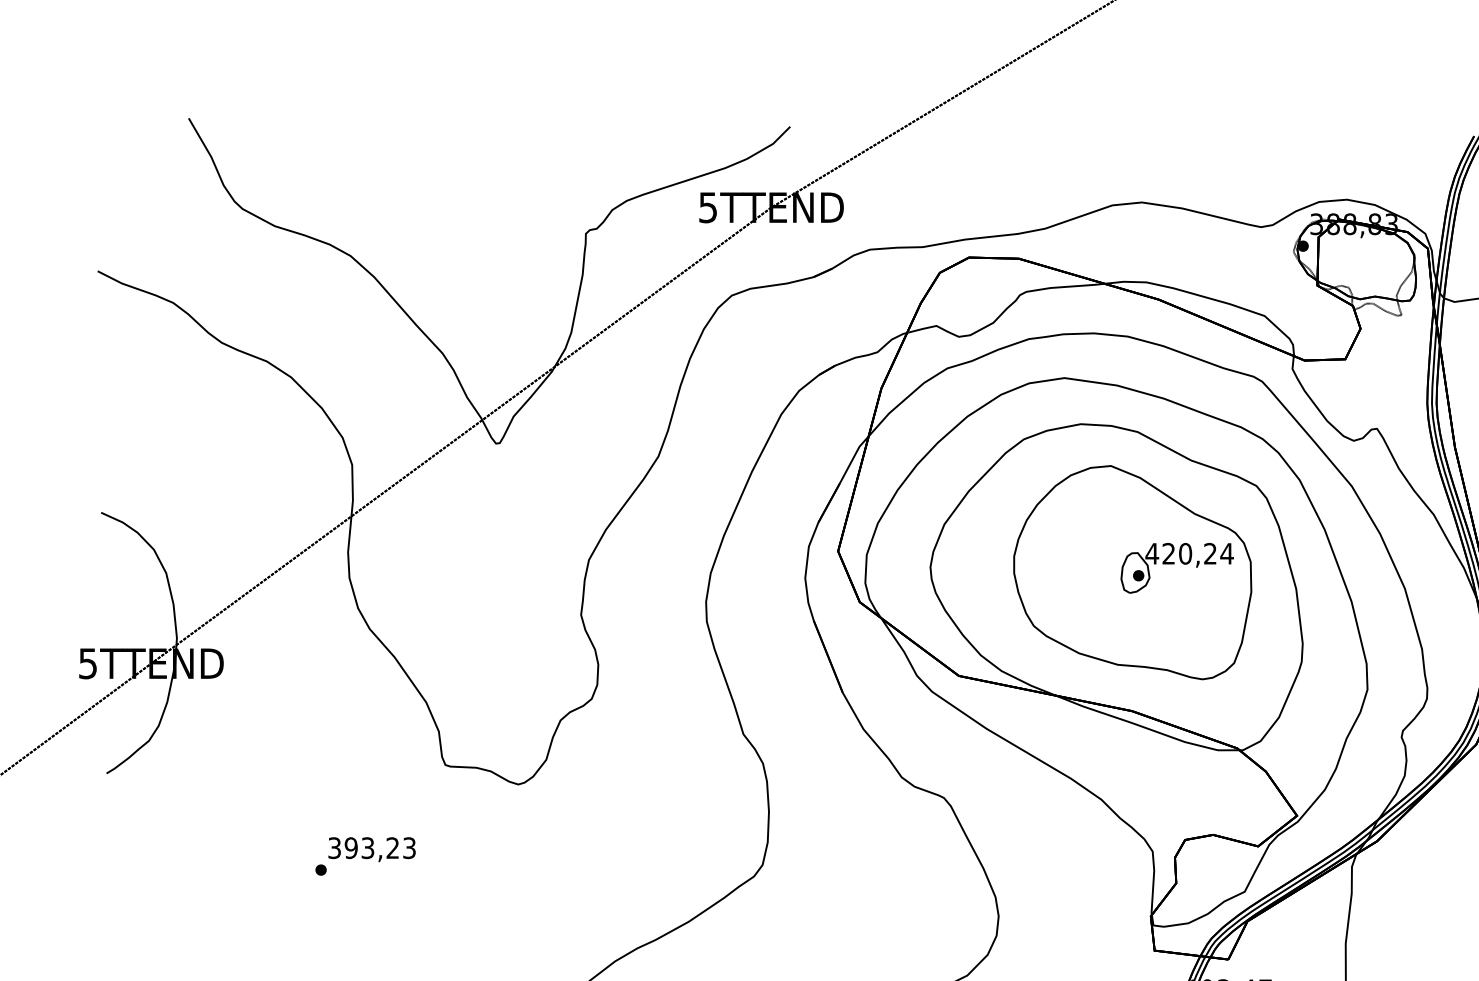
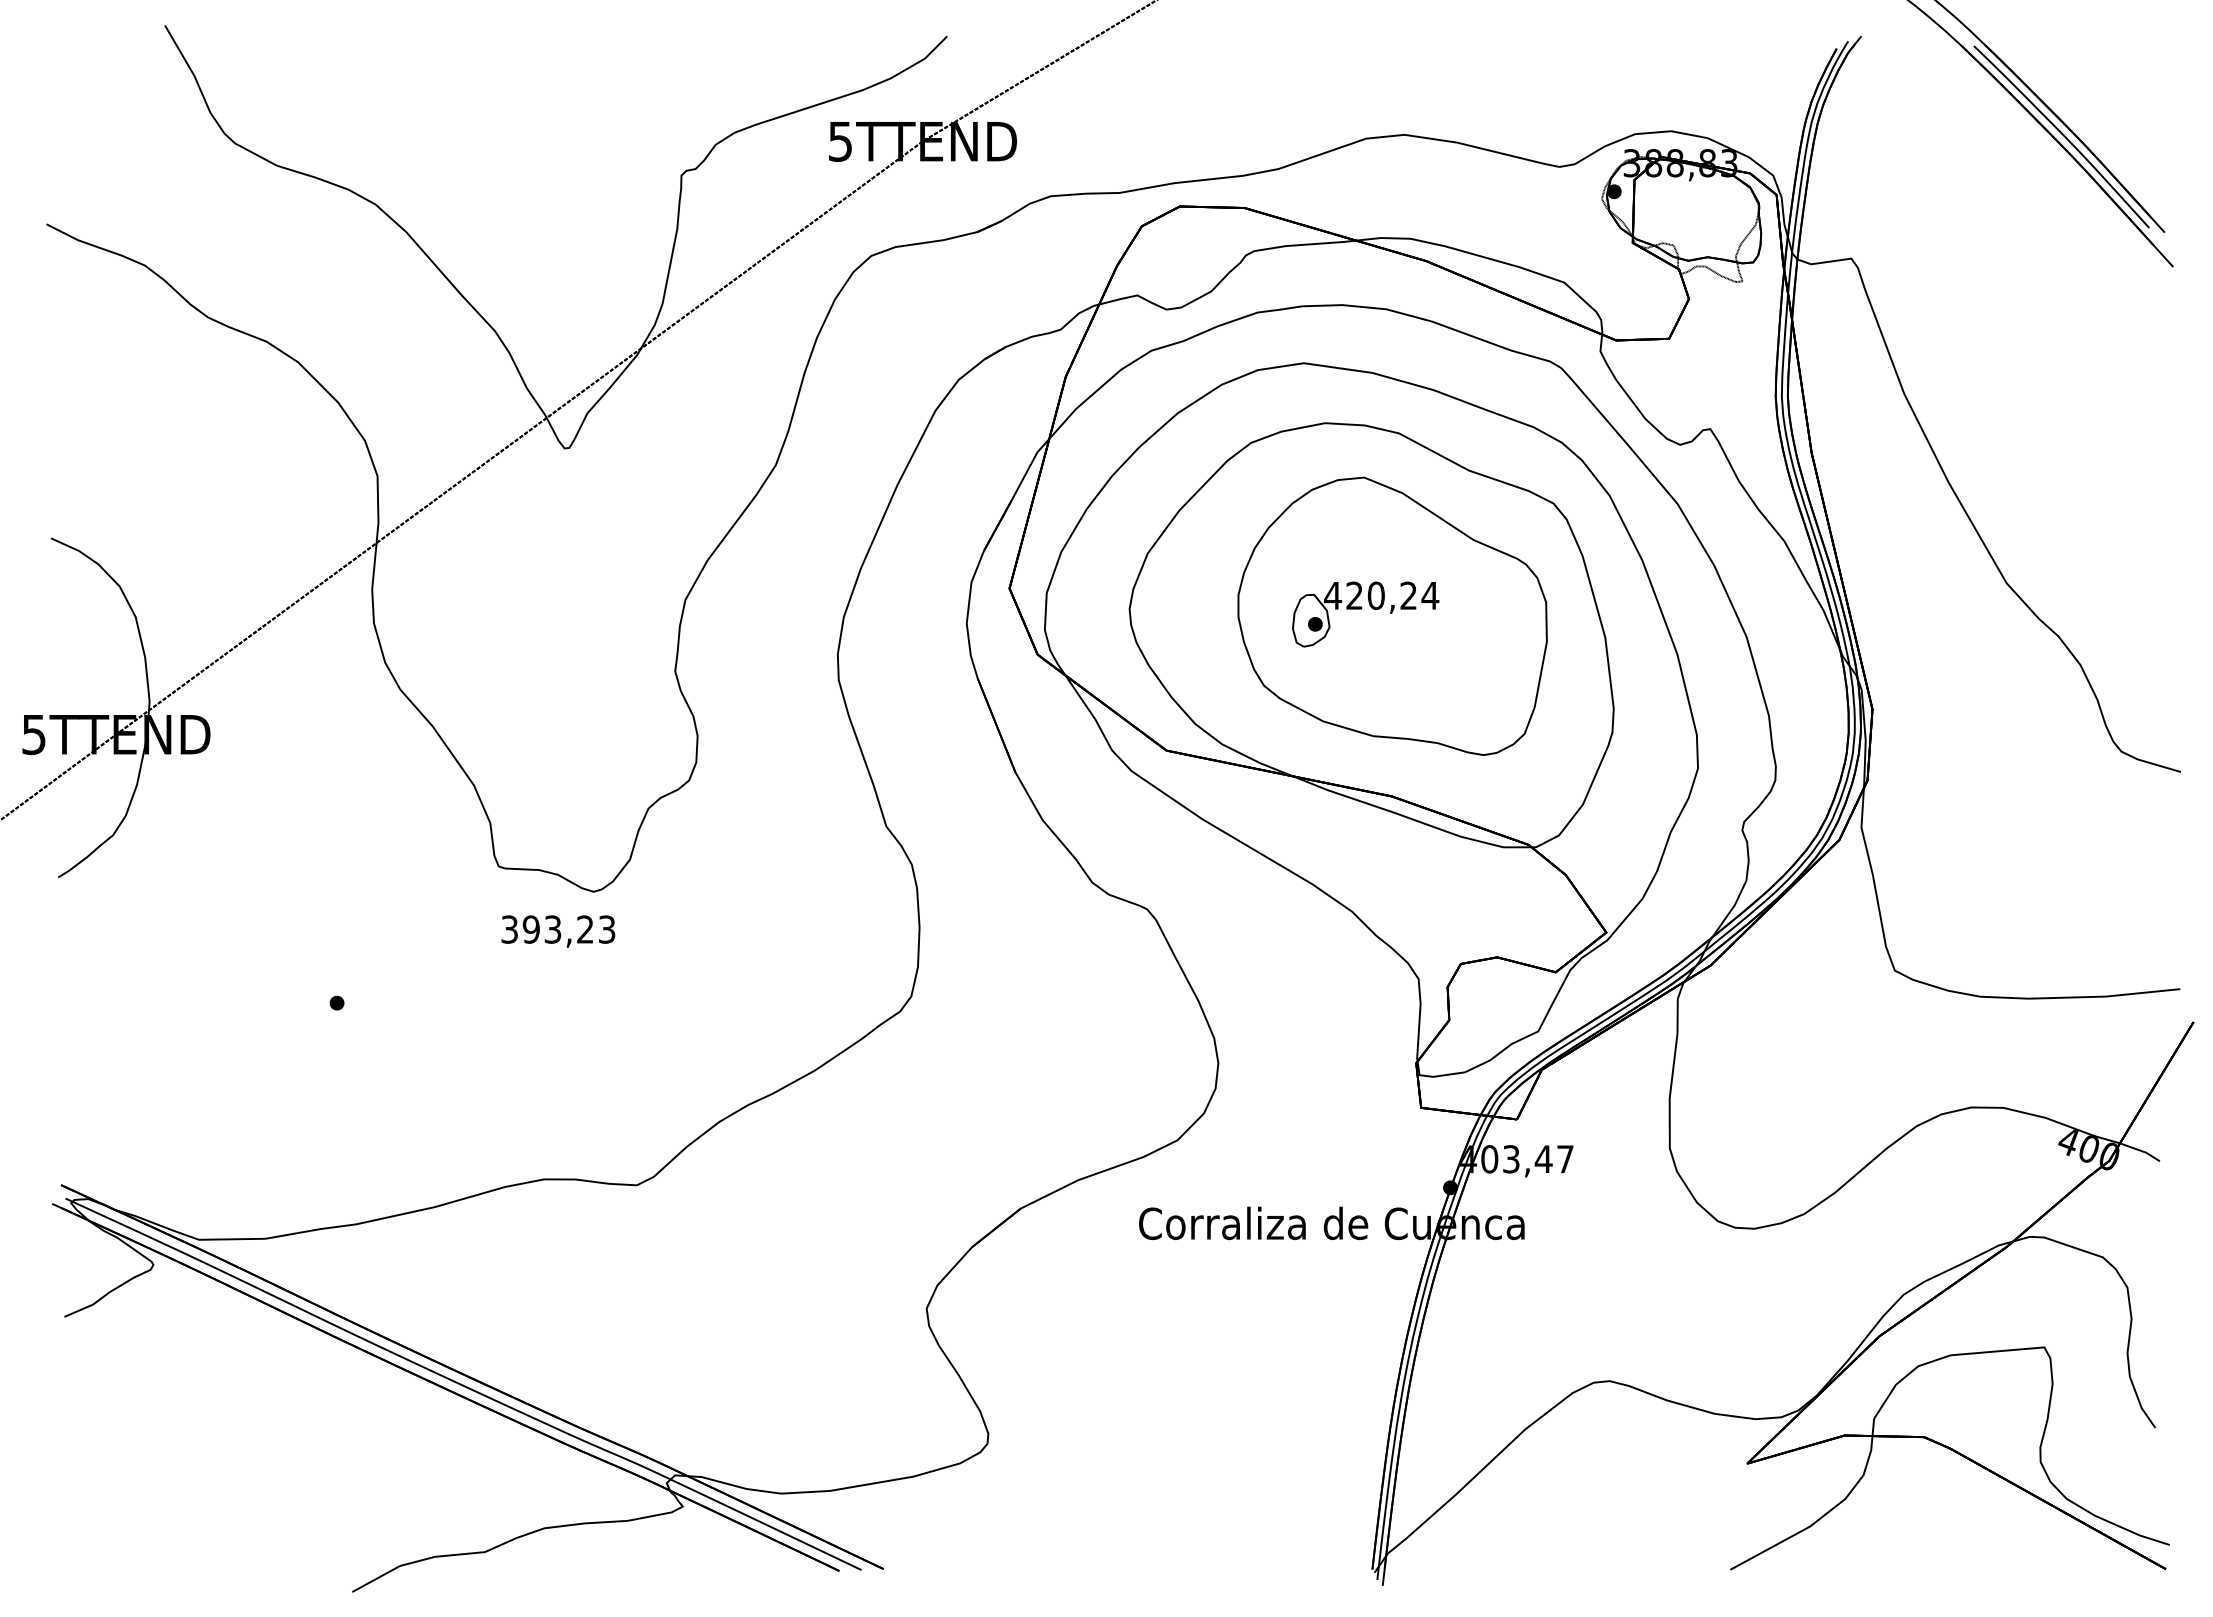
part: (1174, 564) -> (1361, 609), moved
text: (372, 849) -> (558, 931), moved

